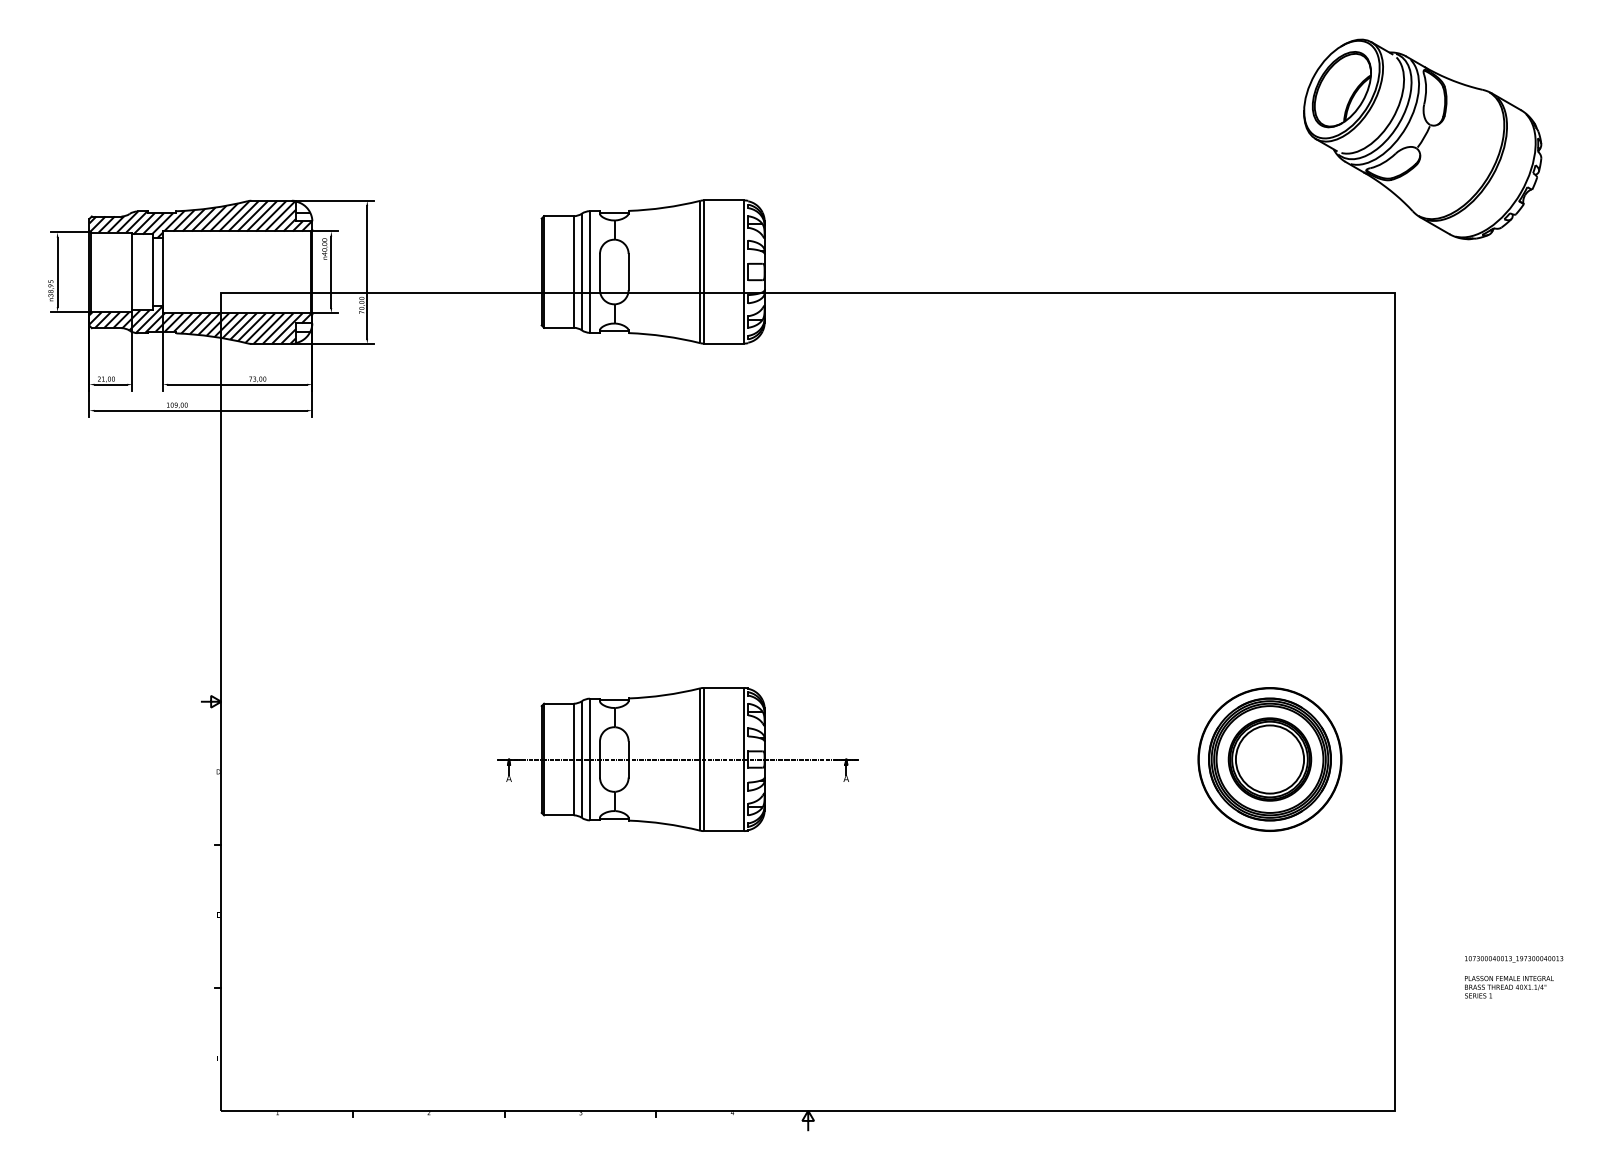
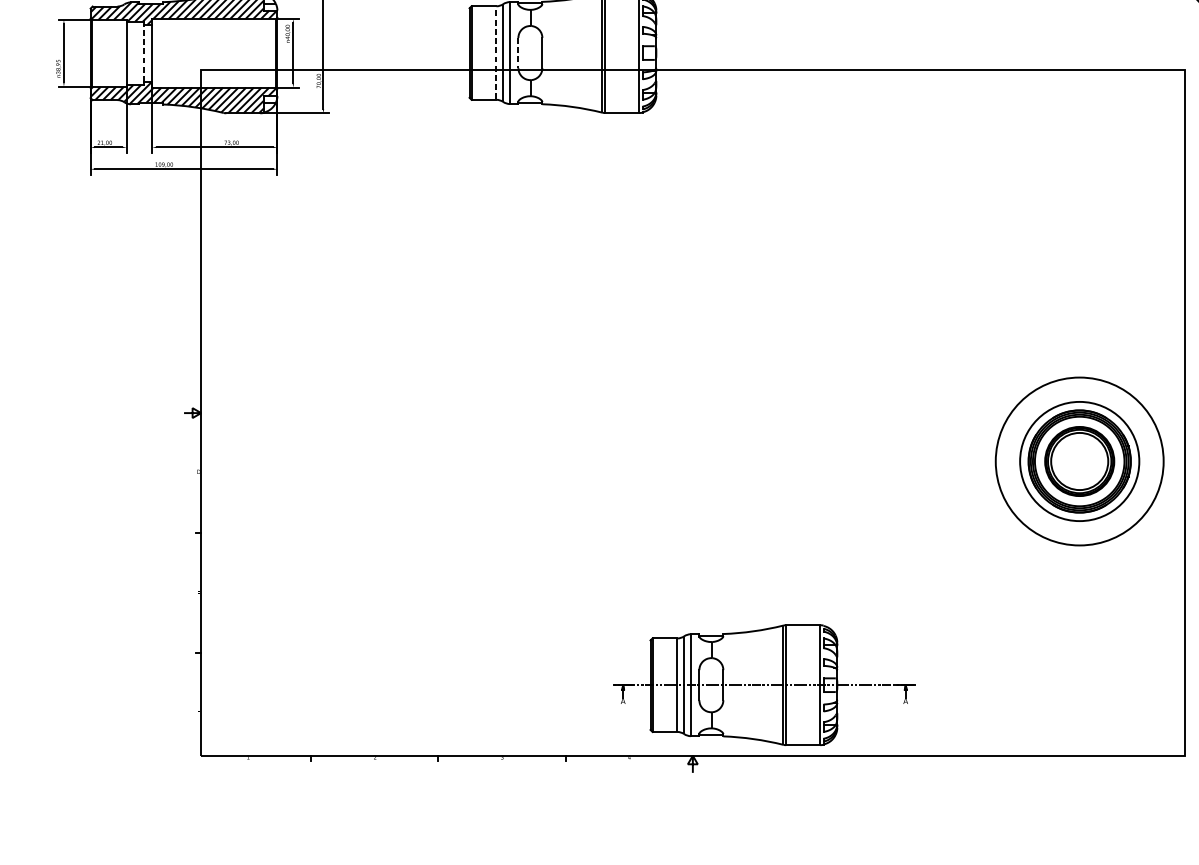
line: (152, 271) -> (143, 52), solid -> dashed
line: (573, 271) -> (496, 52), solid -> dashed
line: (600, 272) -> (518, 53), solid -> dashed
part: (677, 759) -> (764, 685), moved
circle: (1269, 759) -> (1079, 461), size x1.4

